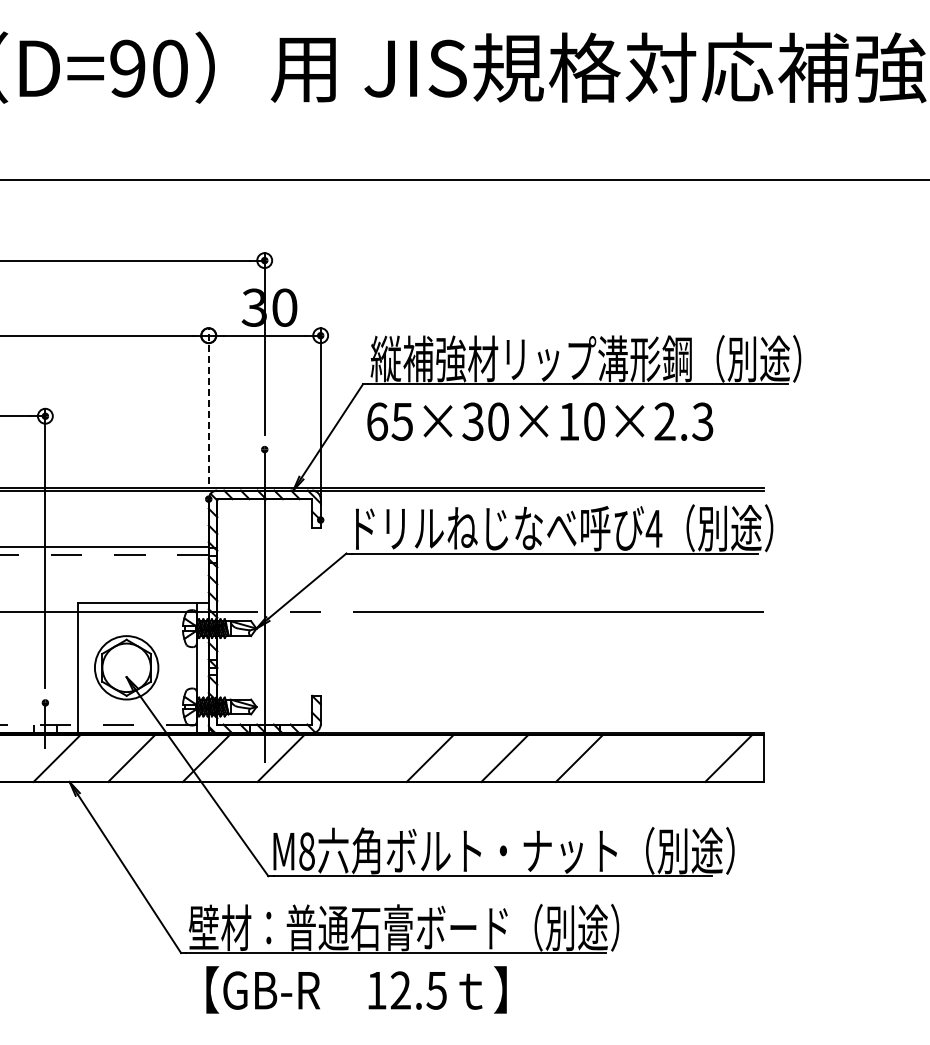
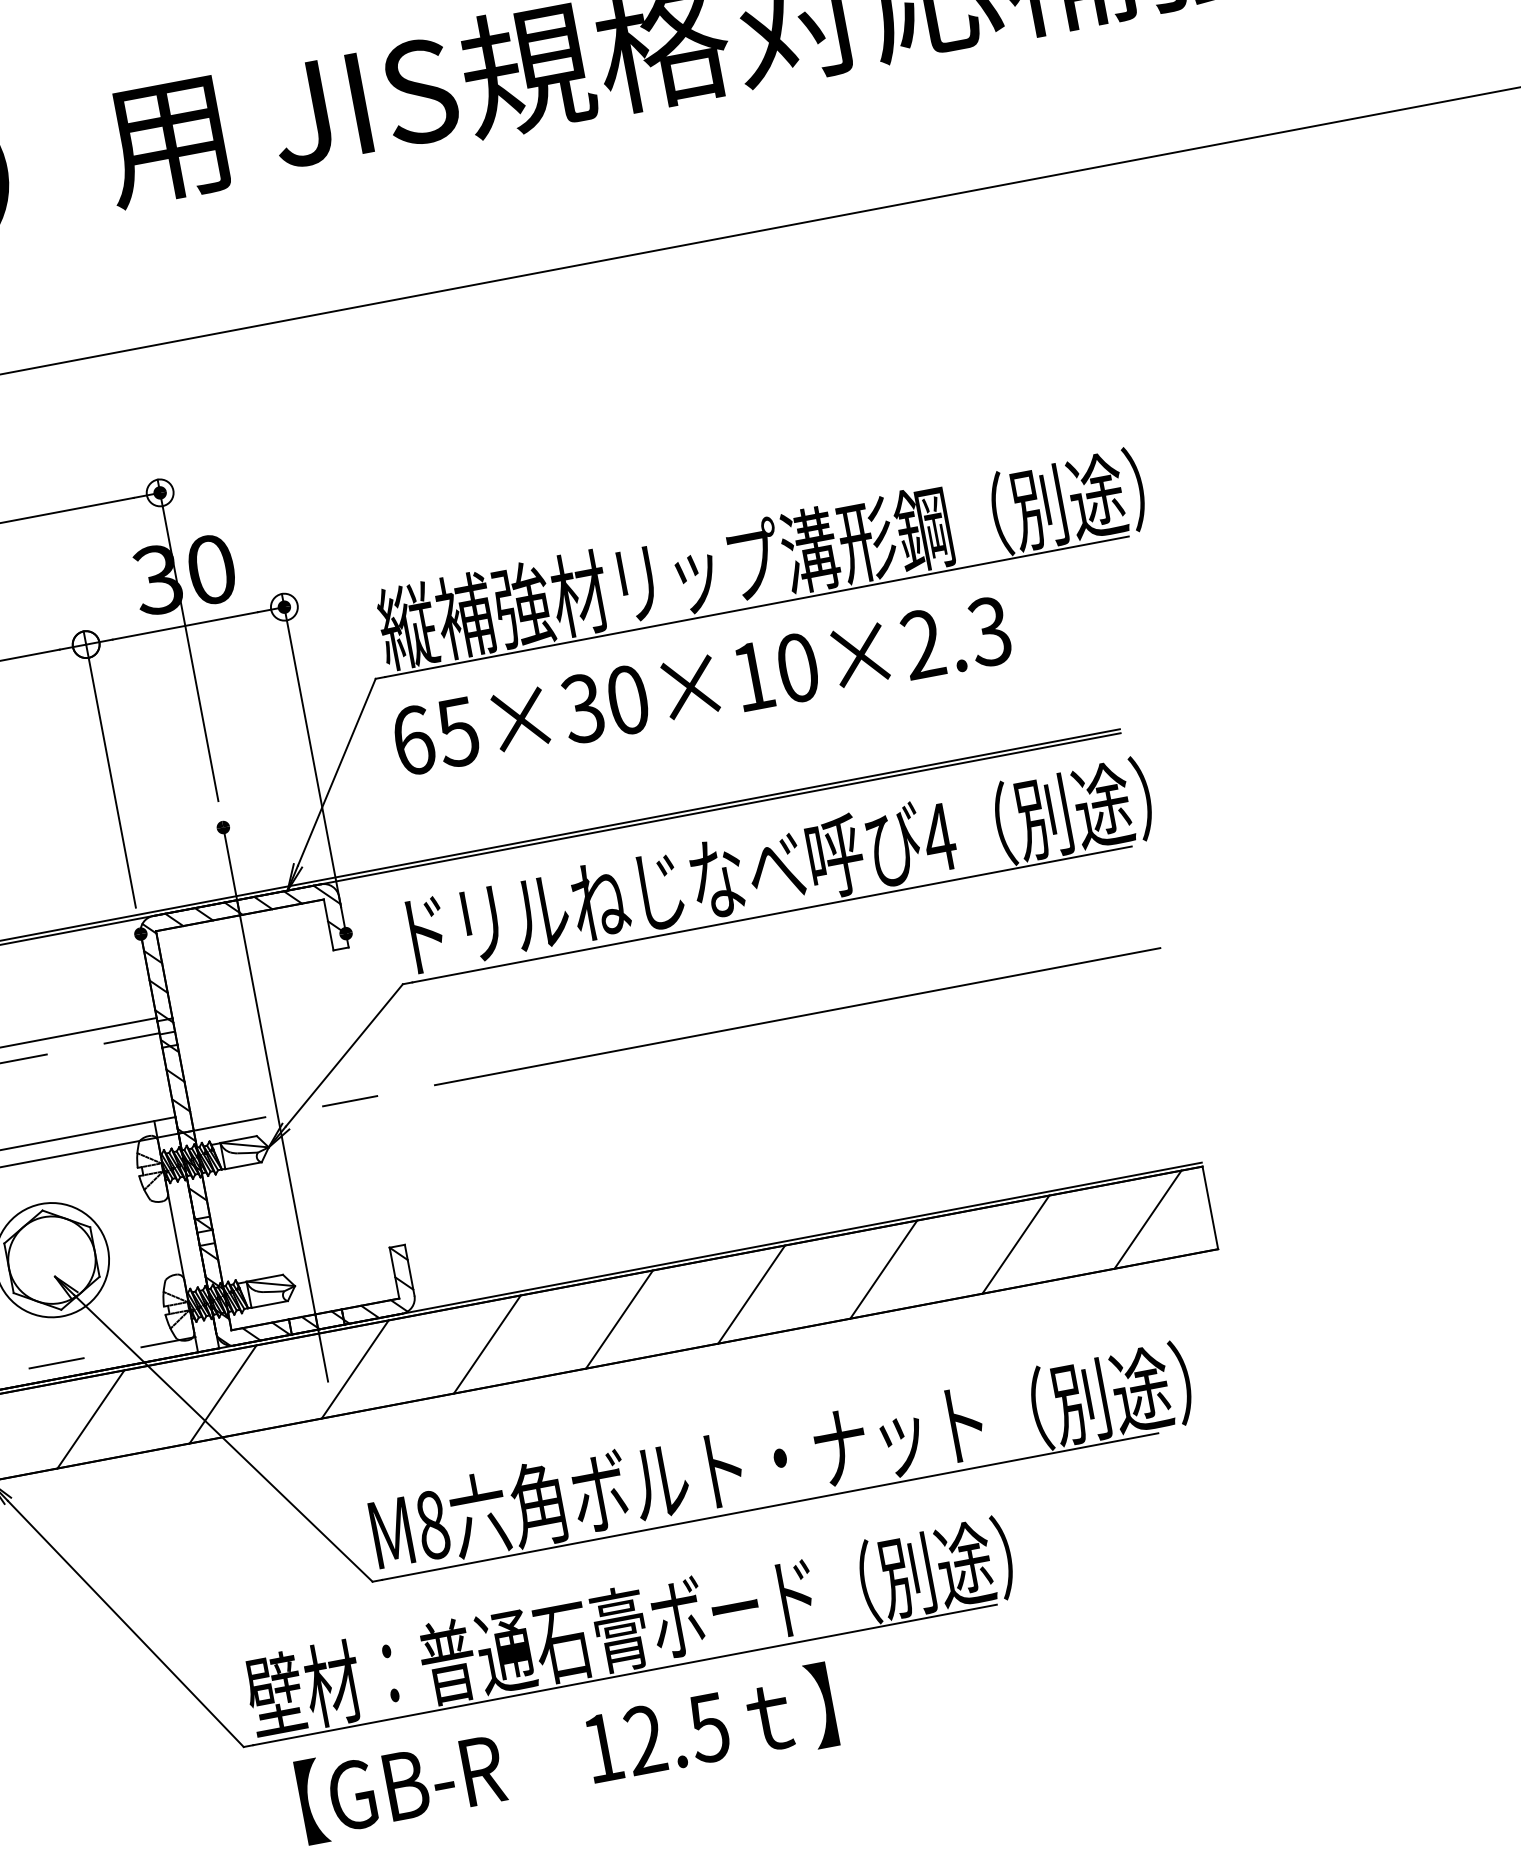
line: (208, 405) -> (109, 768), dashed -> solid
line: (355, 758) -> (487, 1344), added
line: (653, 758) -> (1015, 1244), added

